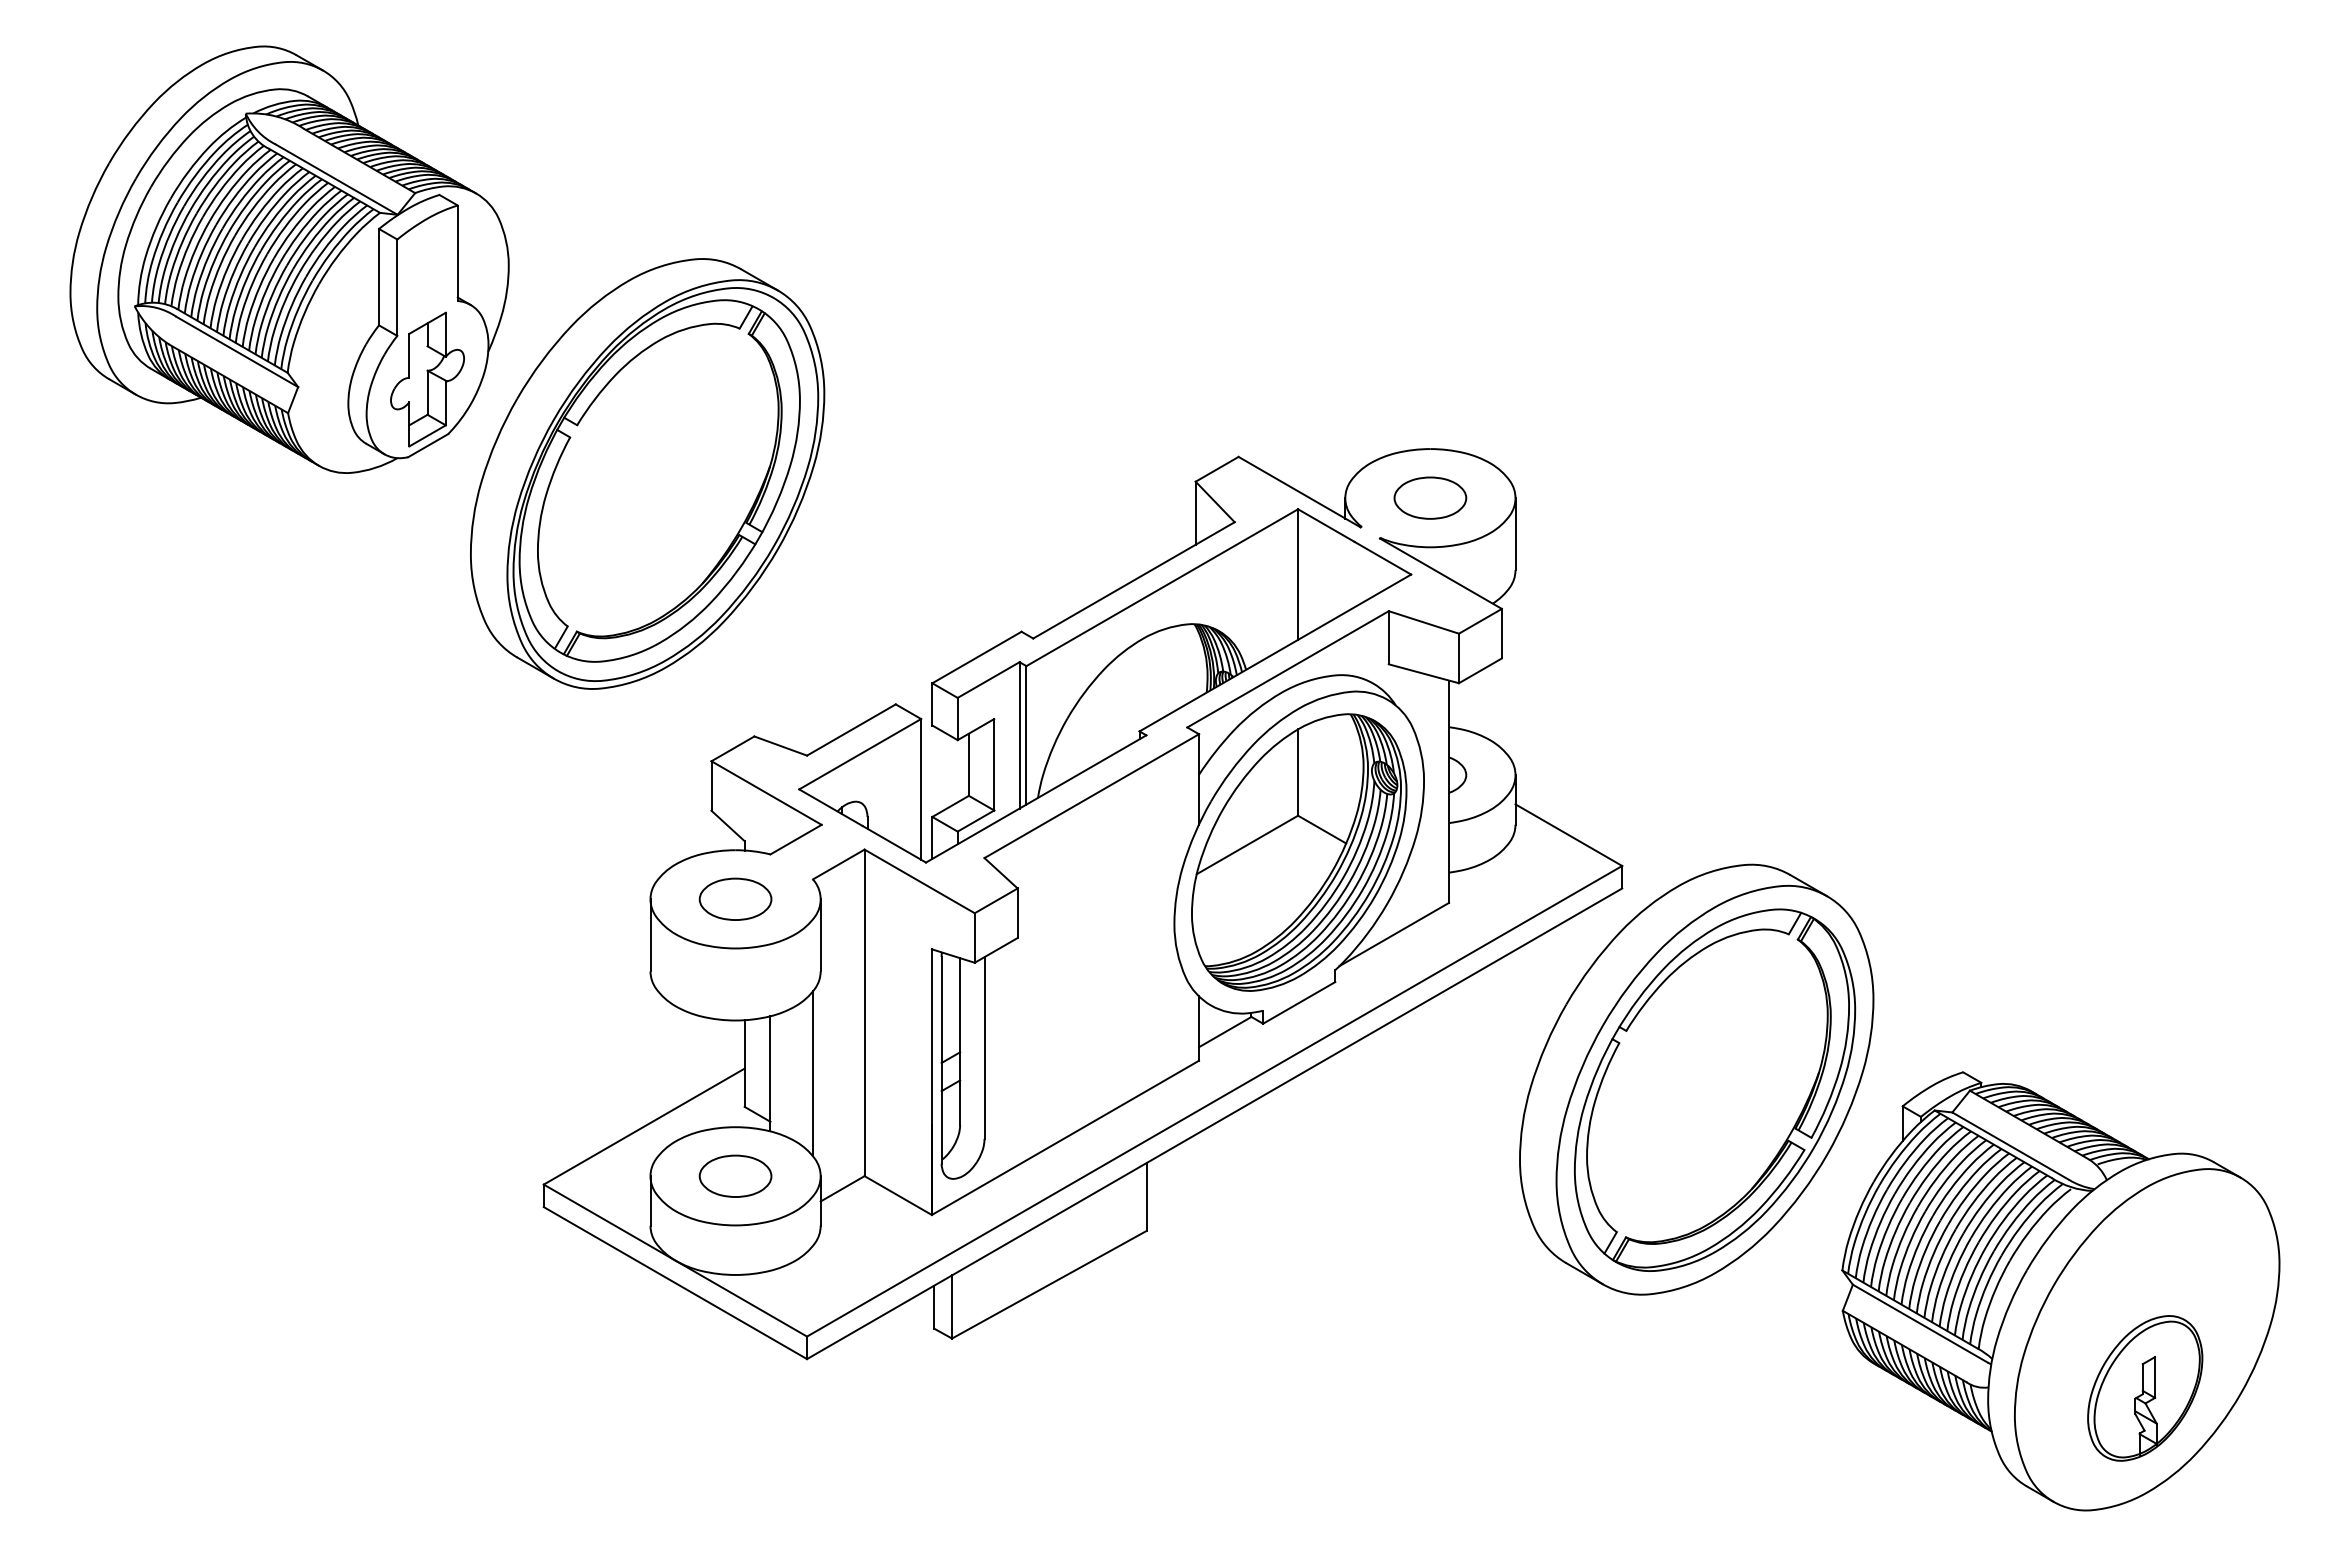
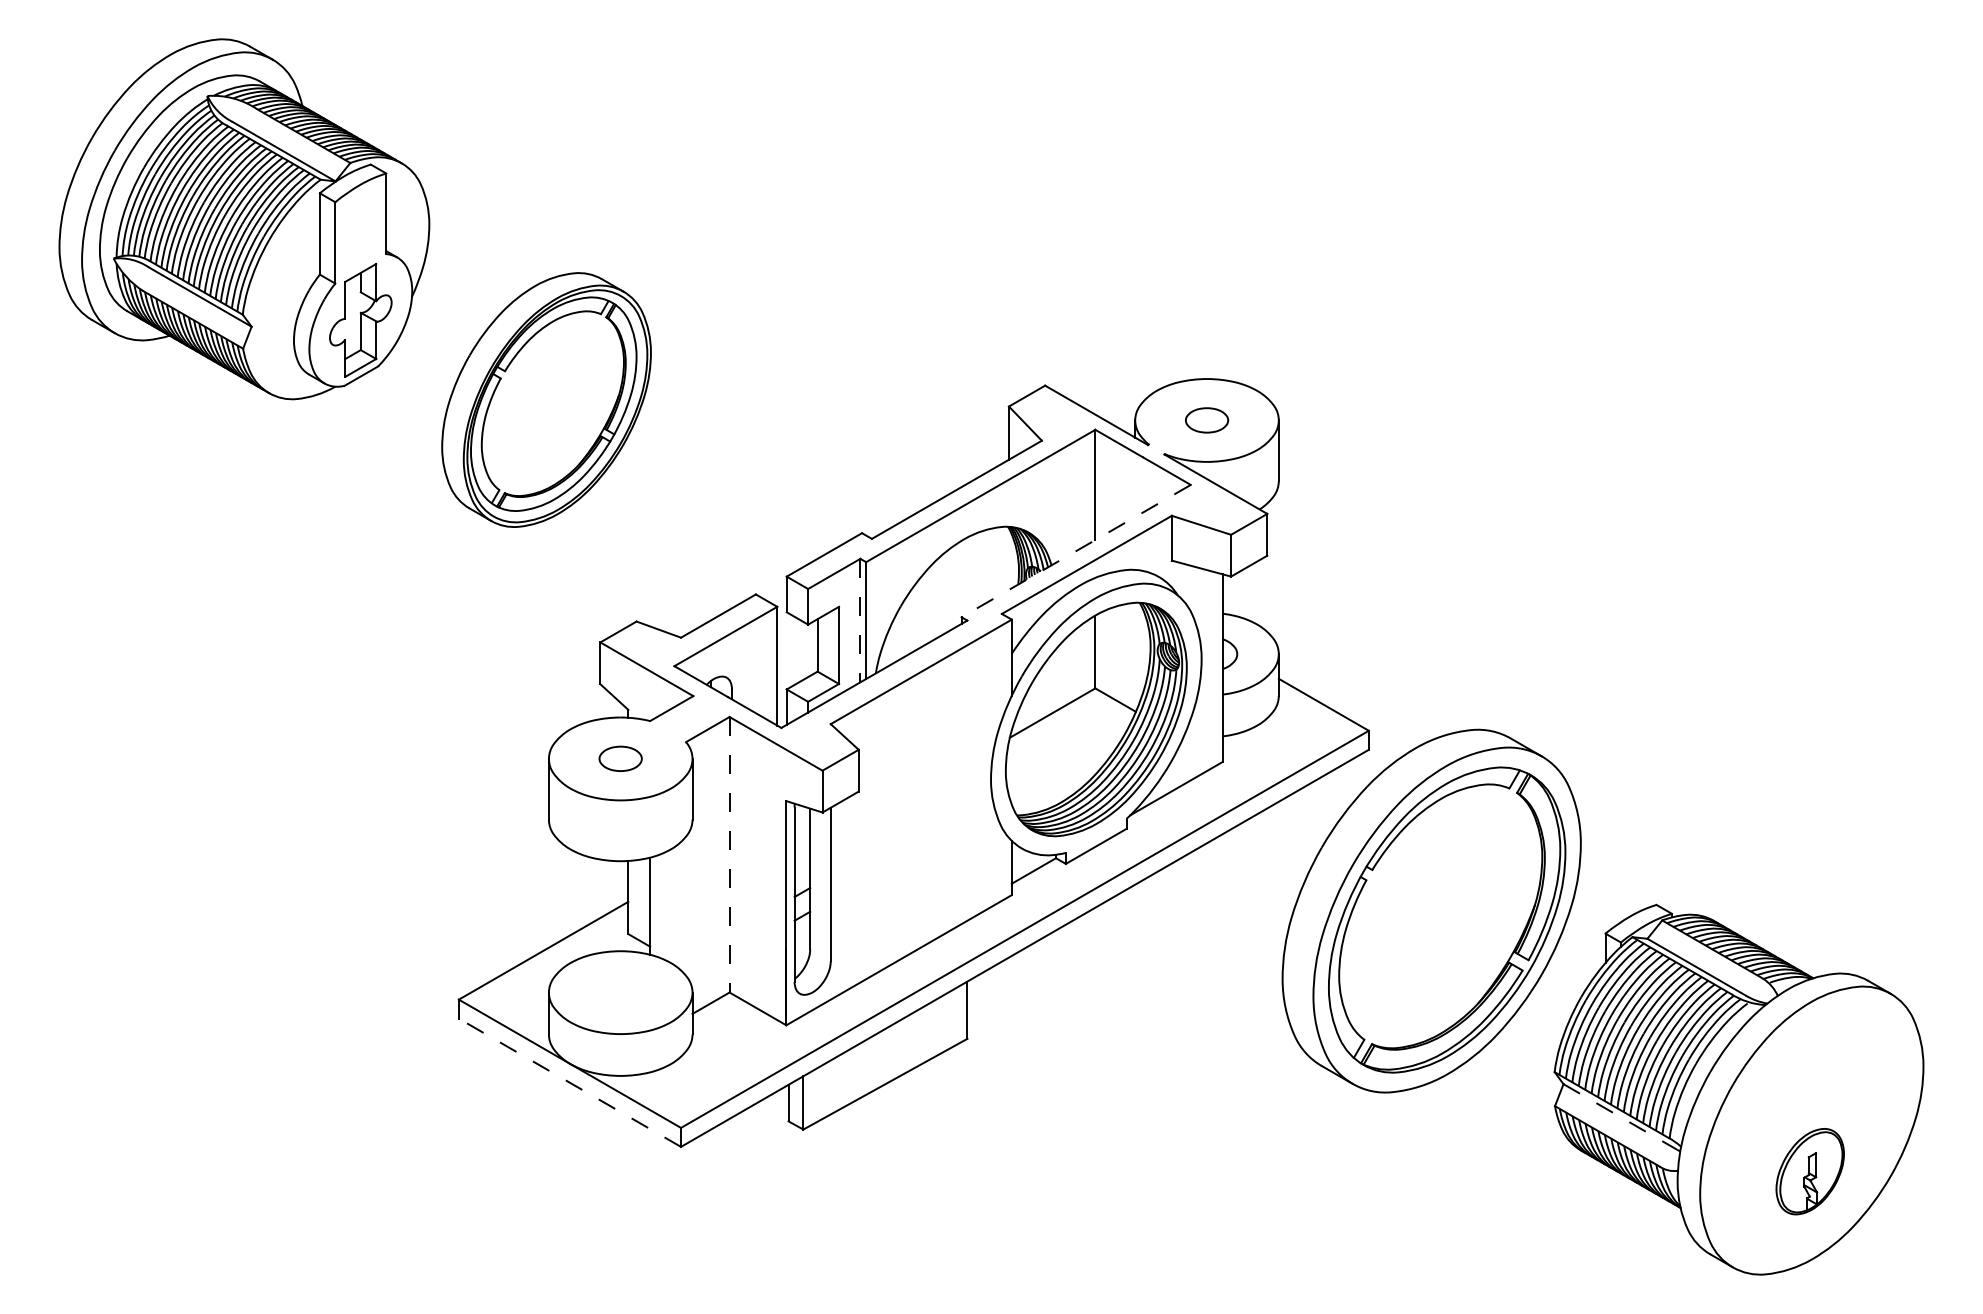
part: (647, 473) -> (546, 399), size x0.7
part: (1430, 497) -> (1207, 419), size x0.7
line: (1275, 653) -> (1076, 551), solid -> dashed
line: (1019, 735) -> (860, 620), solid -> dashed
part: (735, 898) -> (620, 758), size x0.7
line: (864, 1013) -> (729, 855), solid -> dashed
line: (813, 1073) -> (686, 905), removed
part: (735, 1175) -> (620, 991), removed
line: (675, 1283) -> (570, 1083), solid -> dashed
line: (1920, 1323) -> (1620, 1116), solid -> dashed
part: (2145, 1388) -> (1810, 1171), size x0.7

